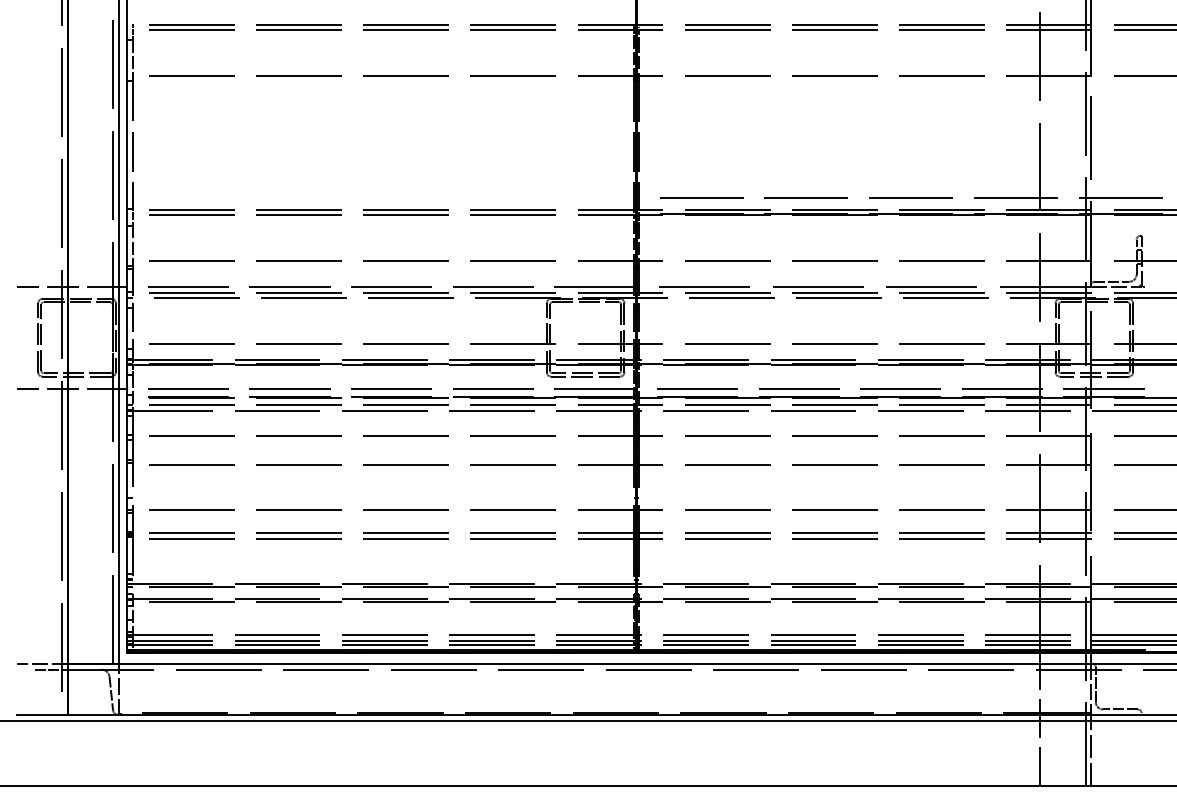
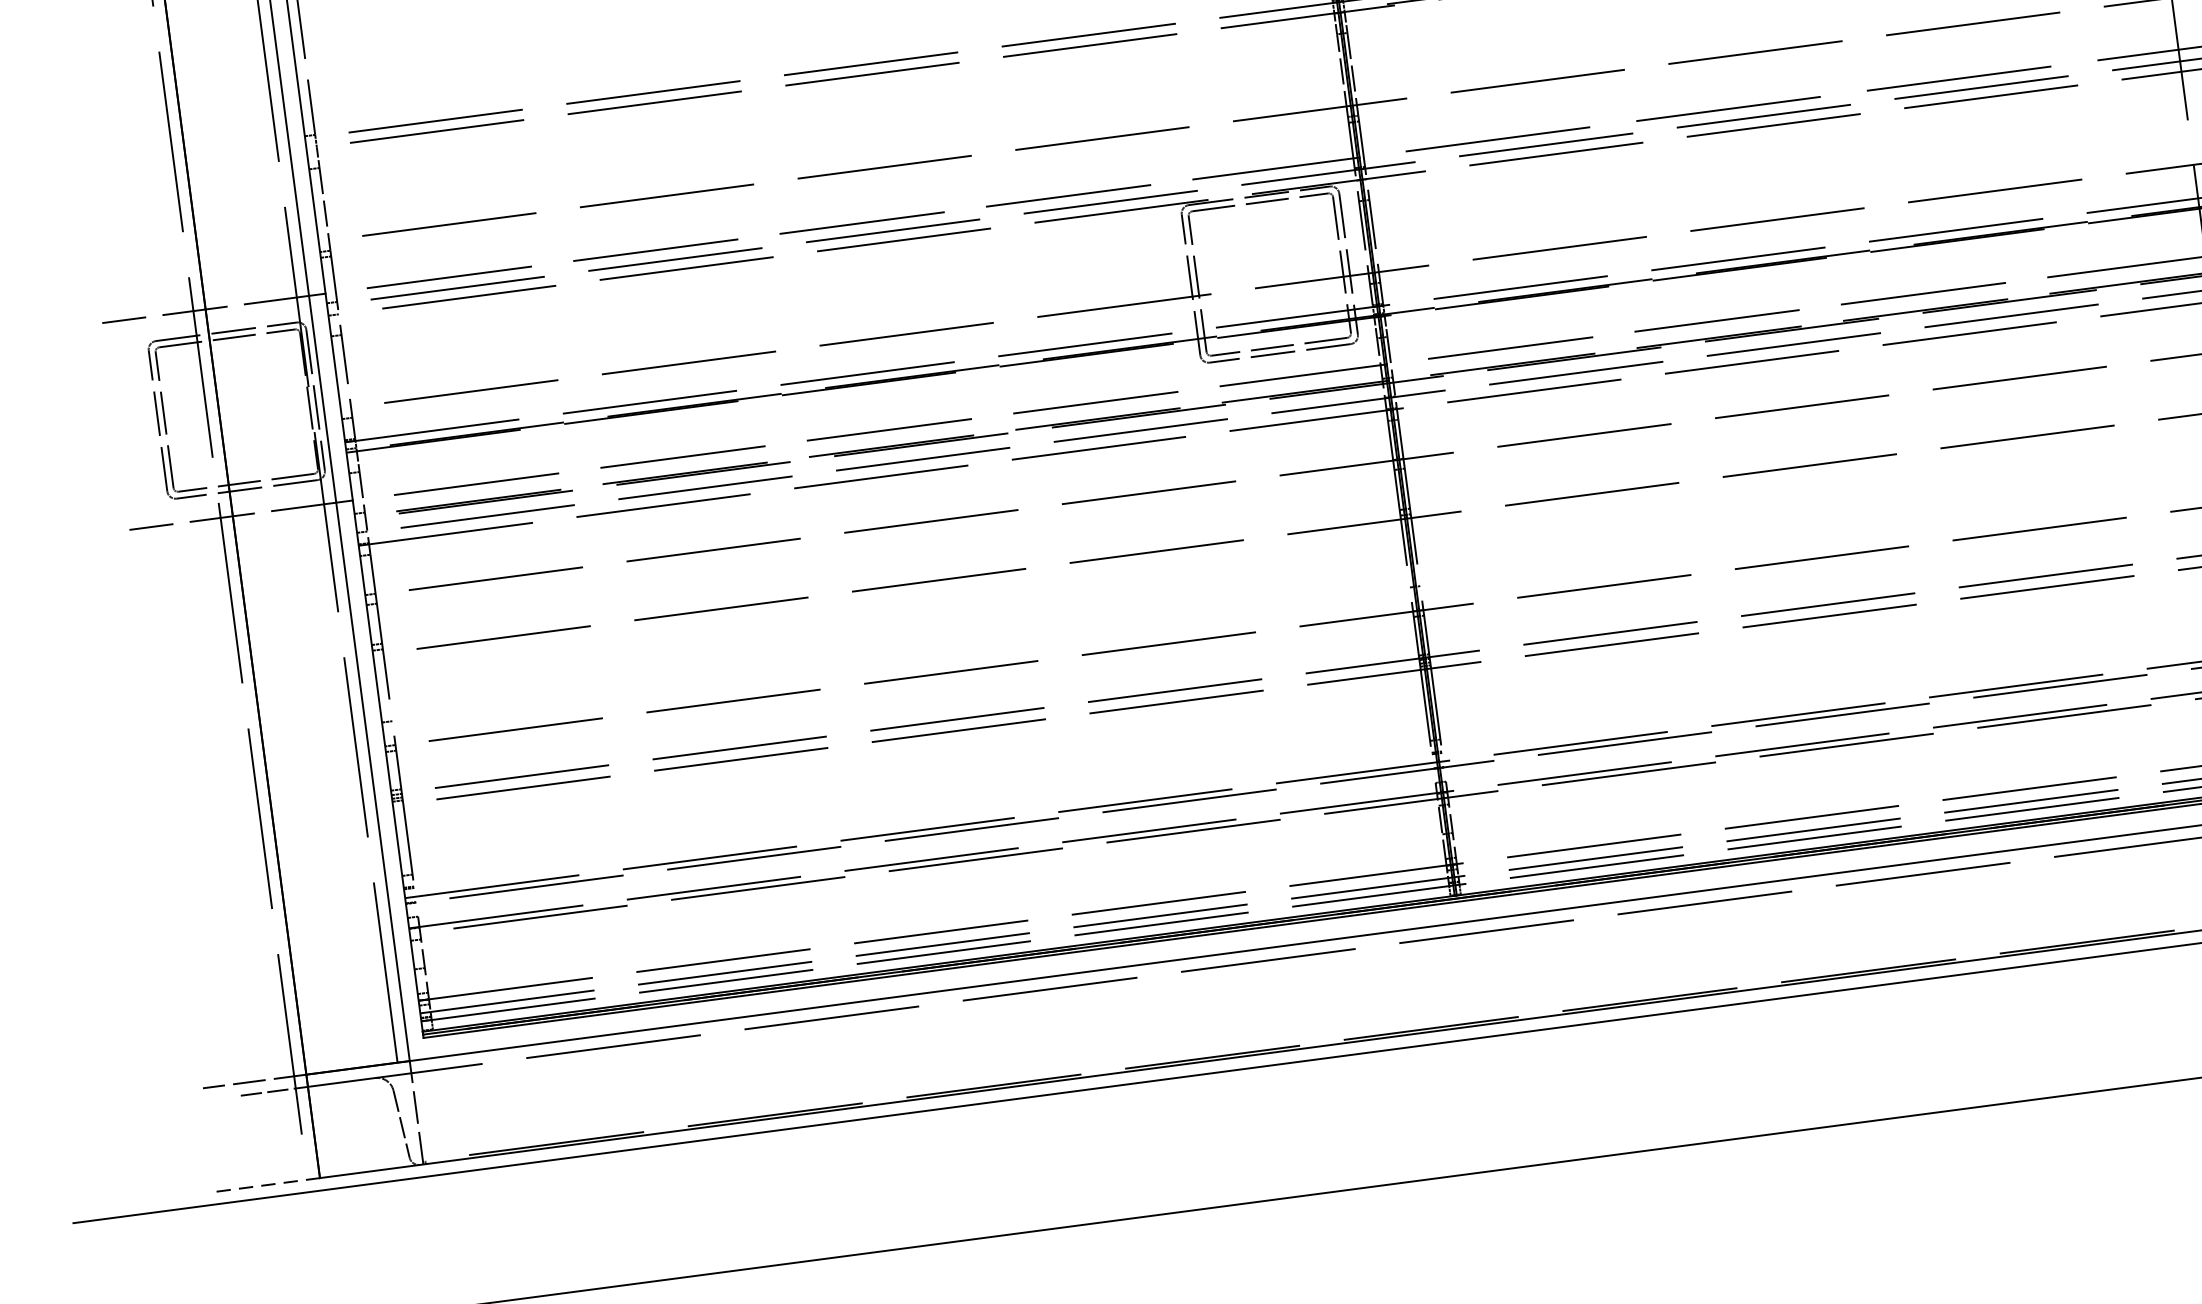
line: (43, 714) -> (269, 1184), solid -> dashed

